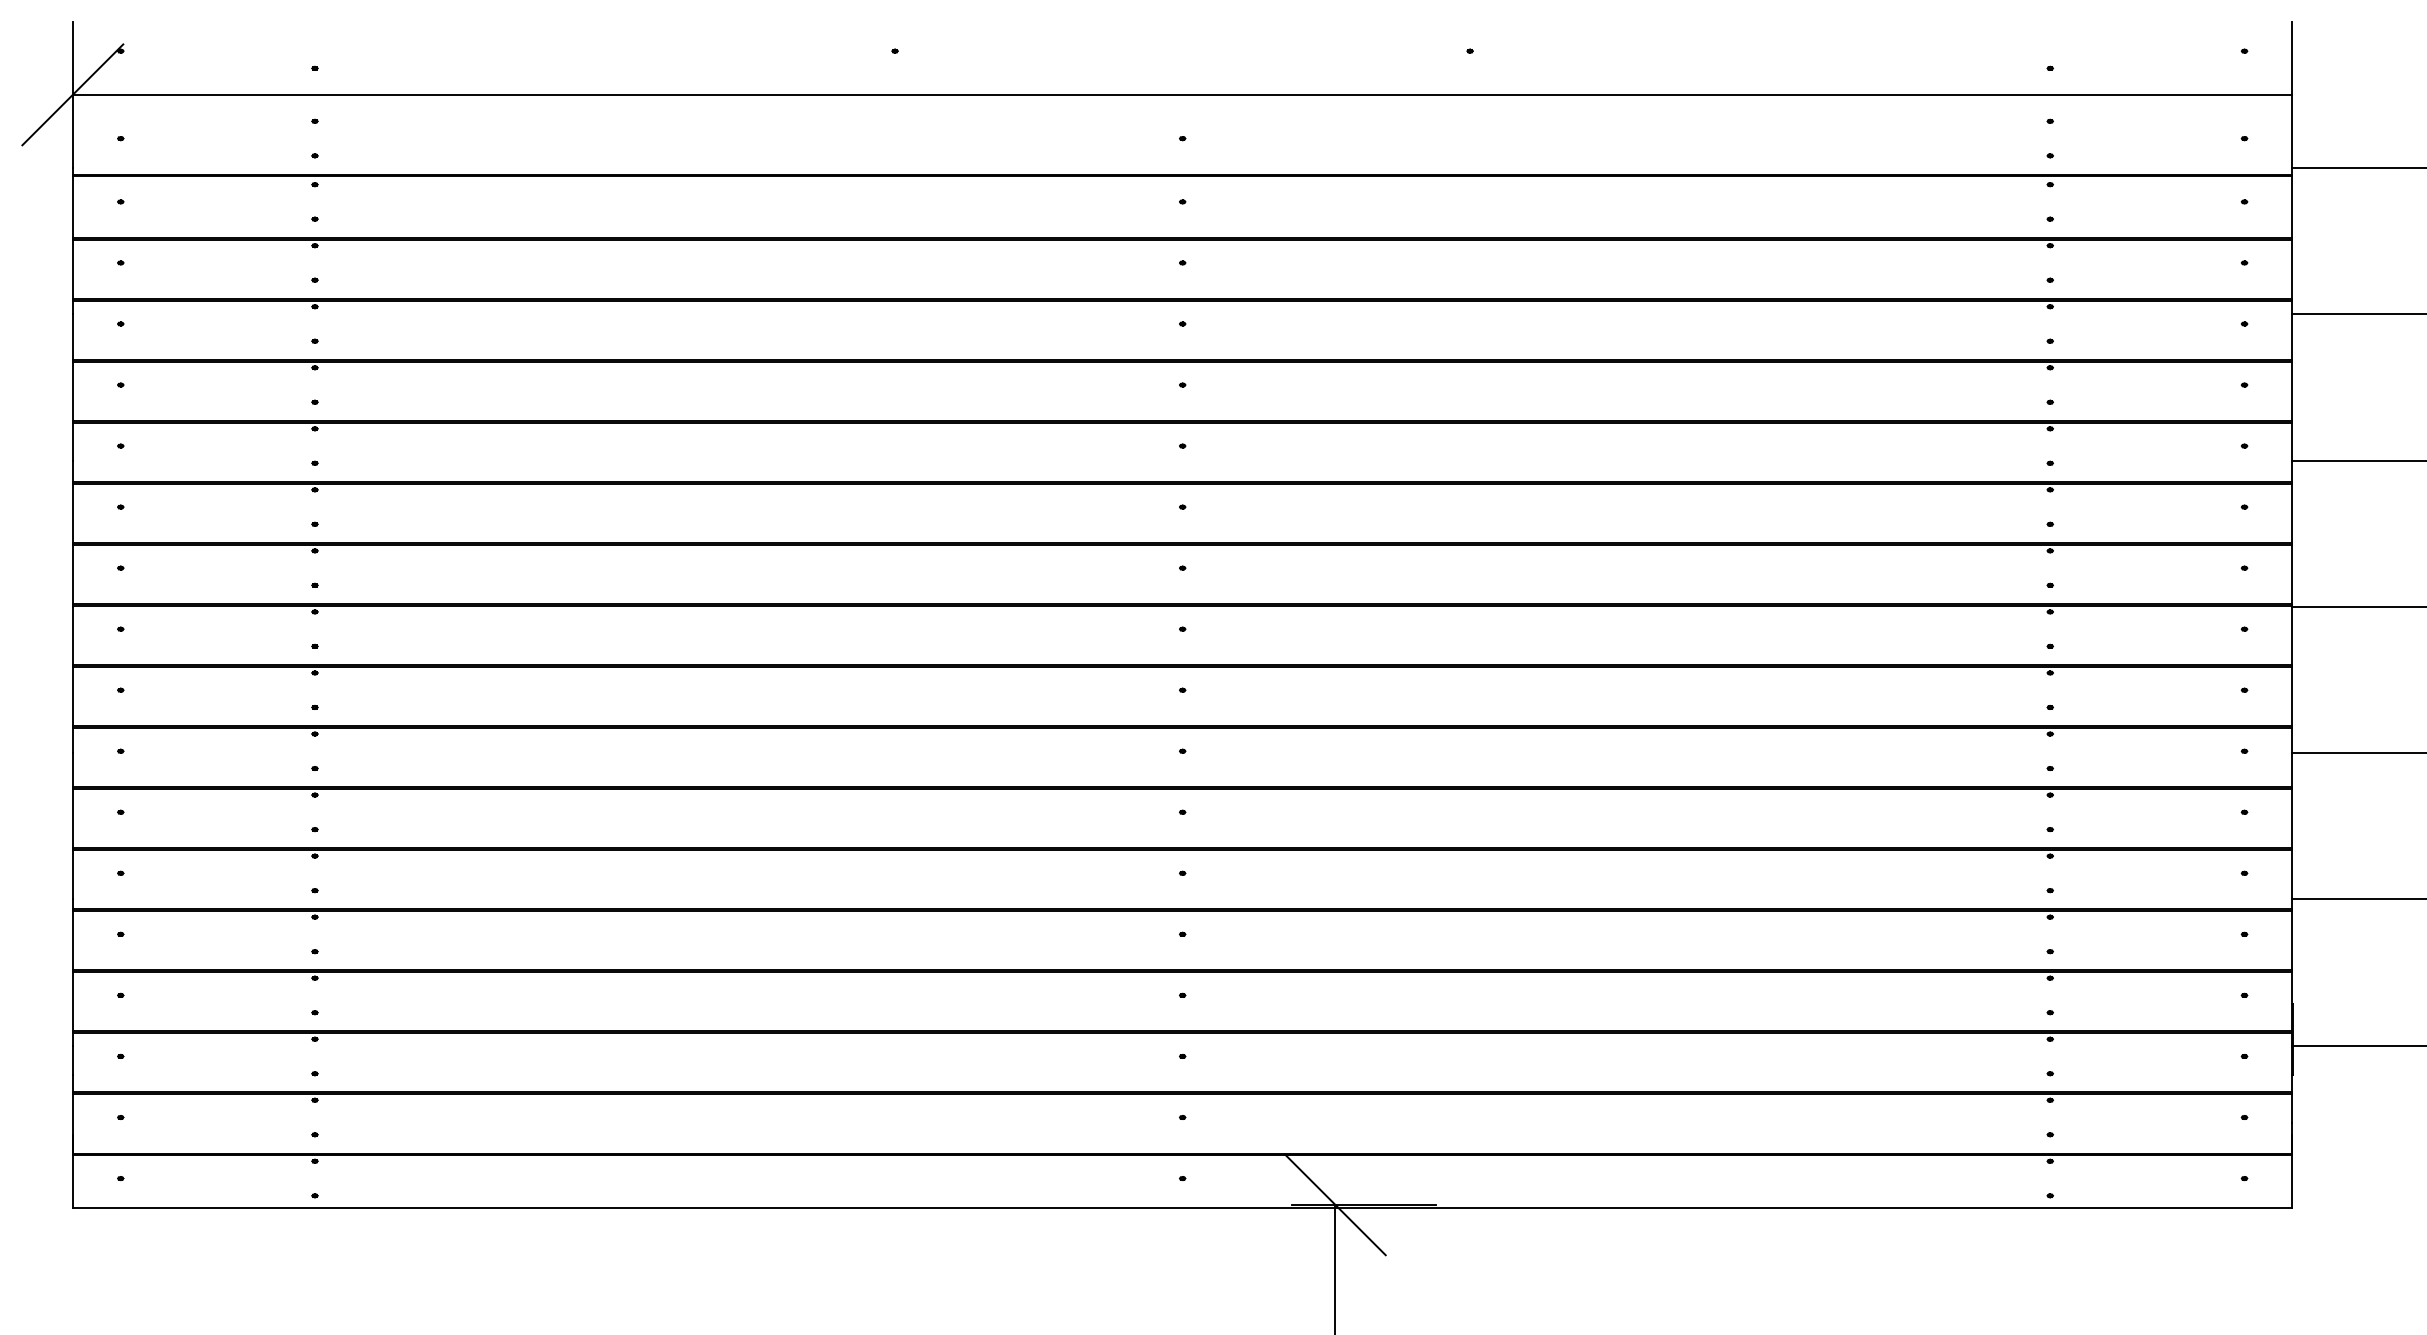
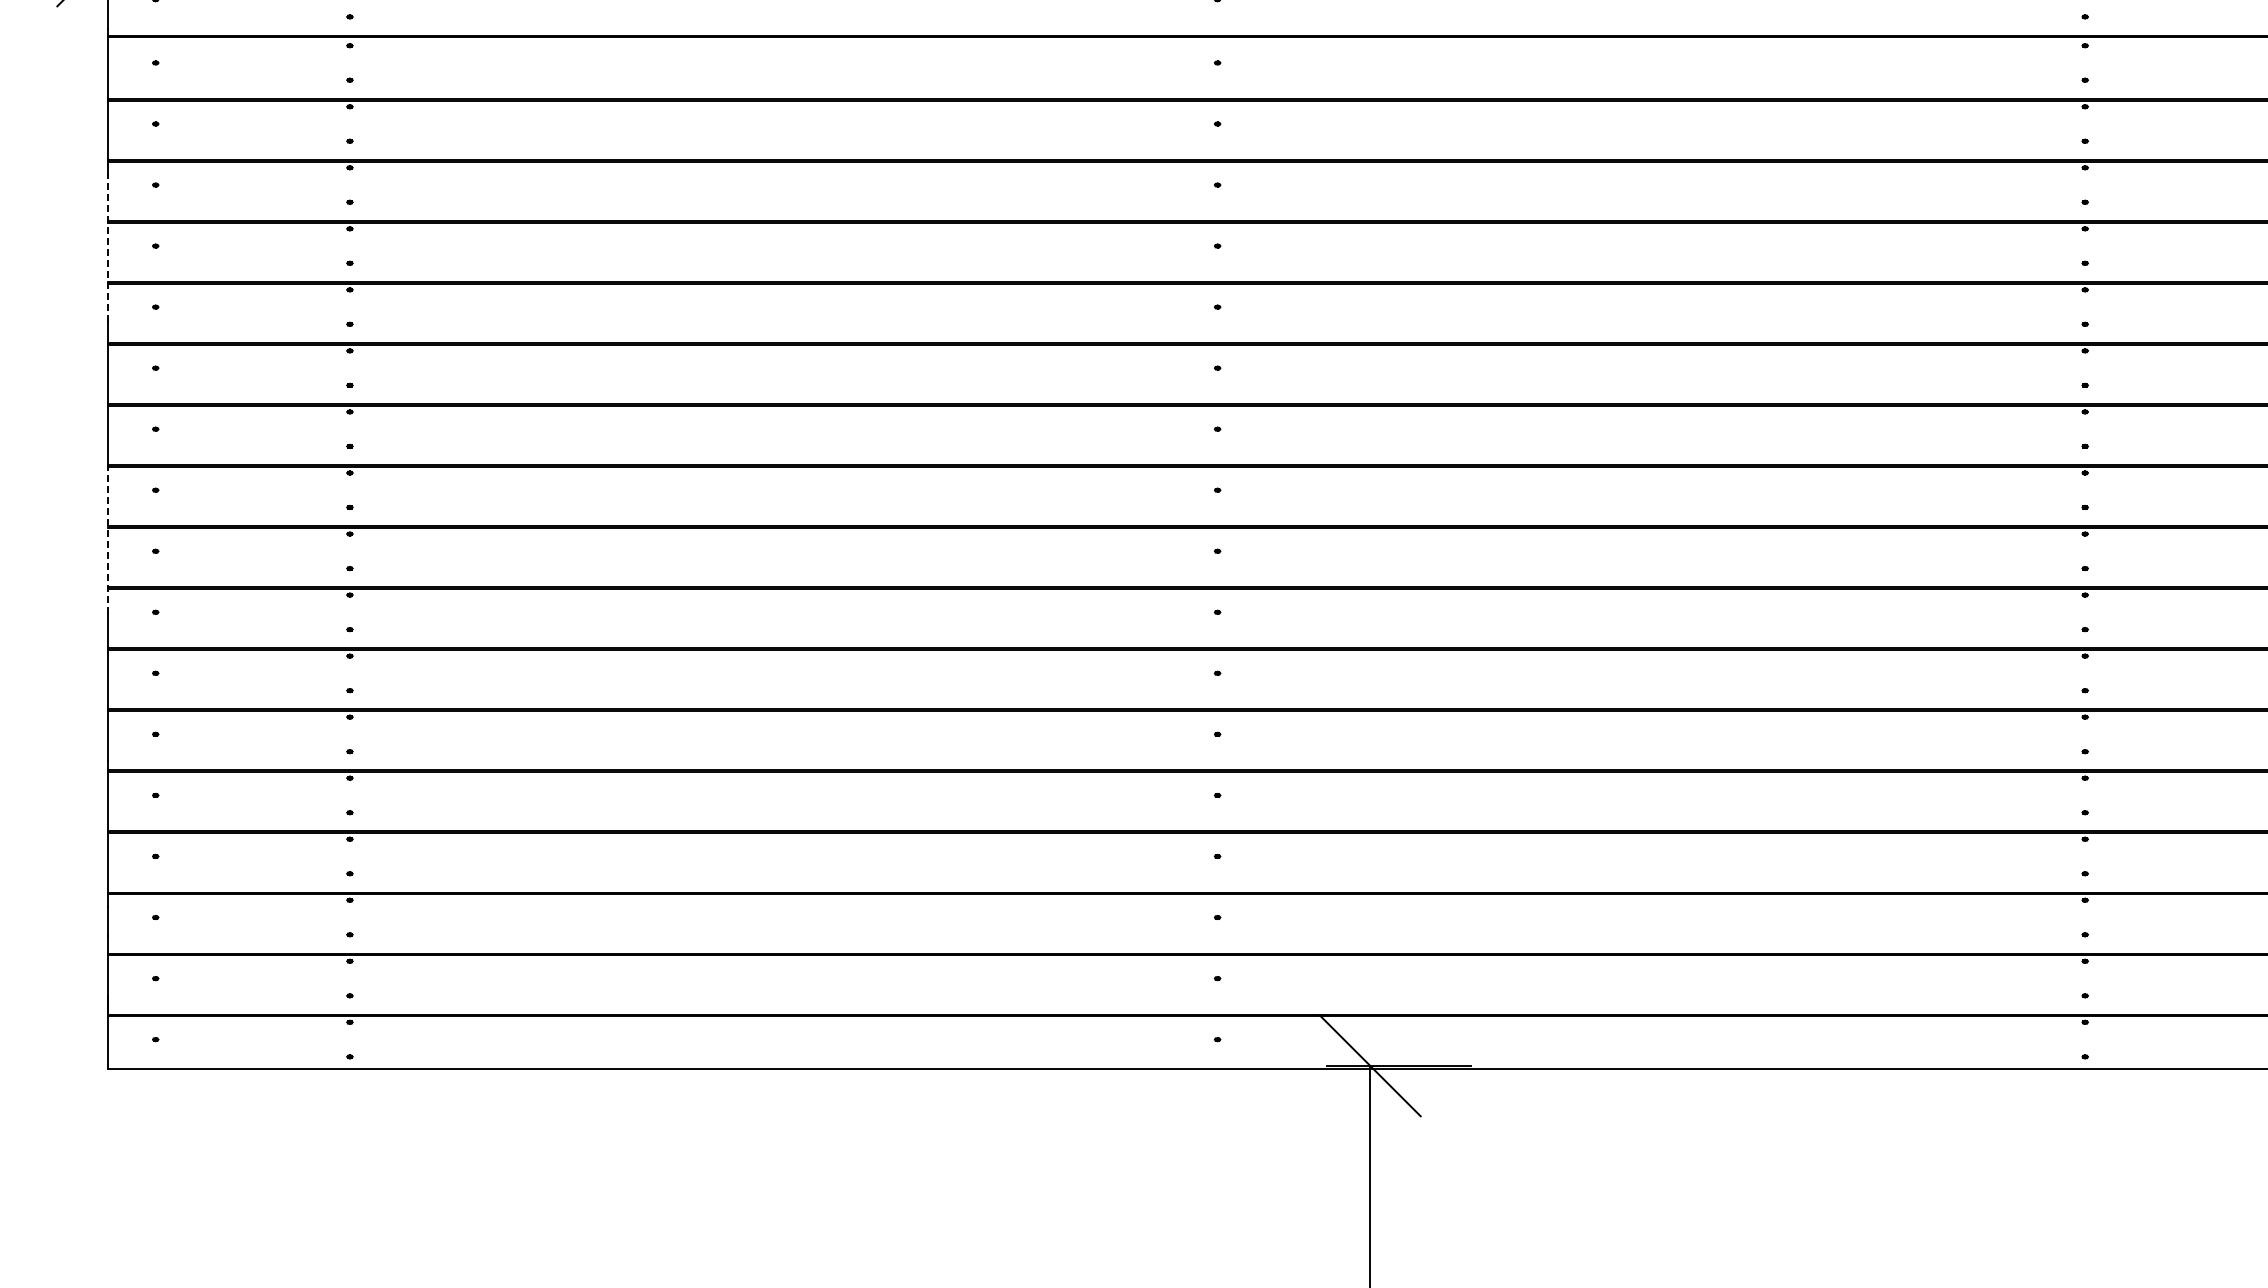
line: (72, 386) -> (107, 247), solid -> dashed
line: (72, 679) -> (107, 540), solid -> dashed

